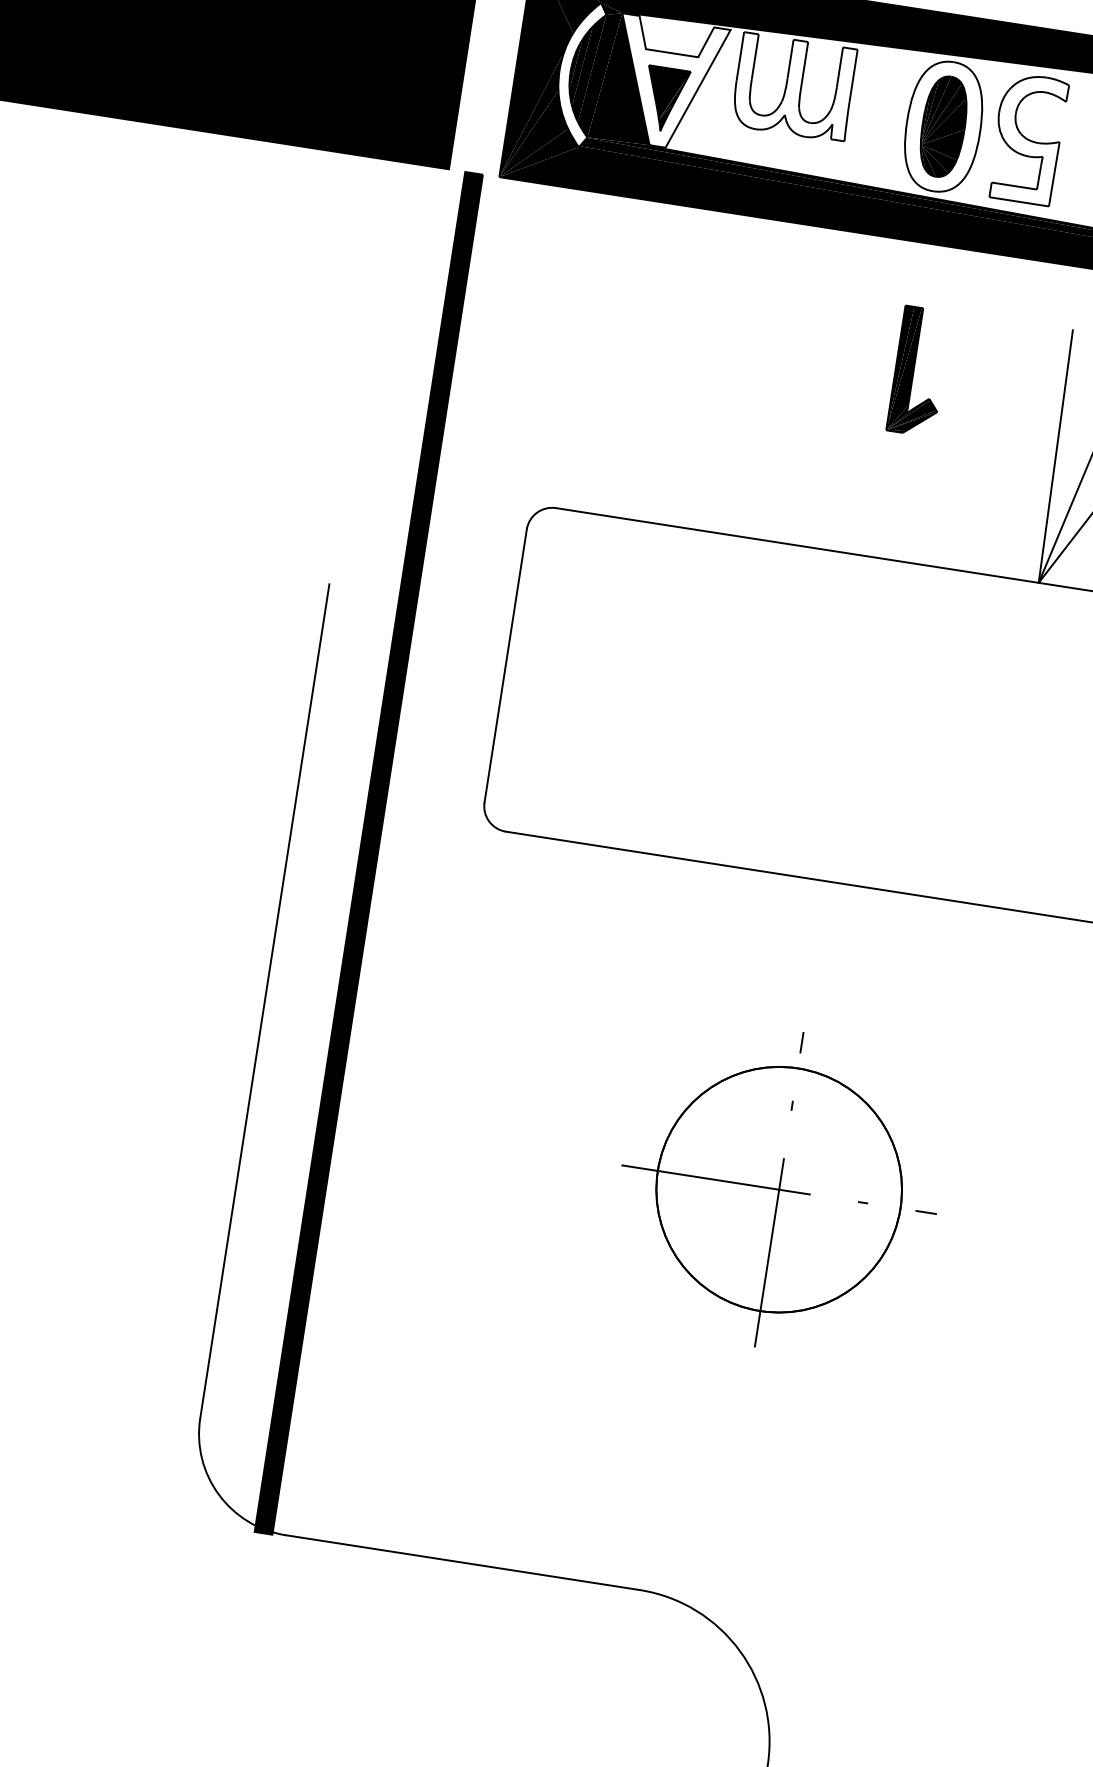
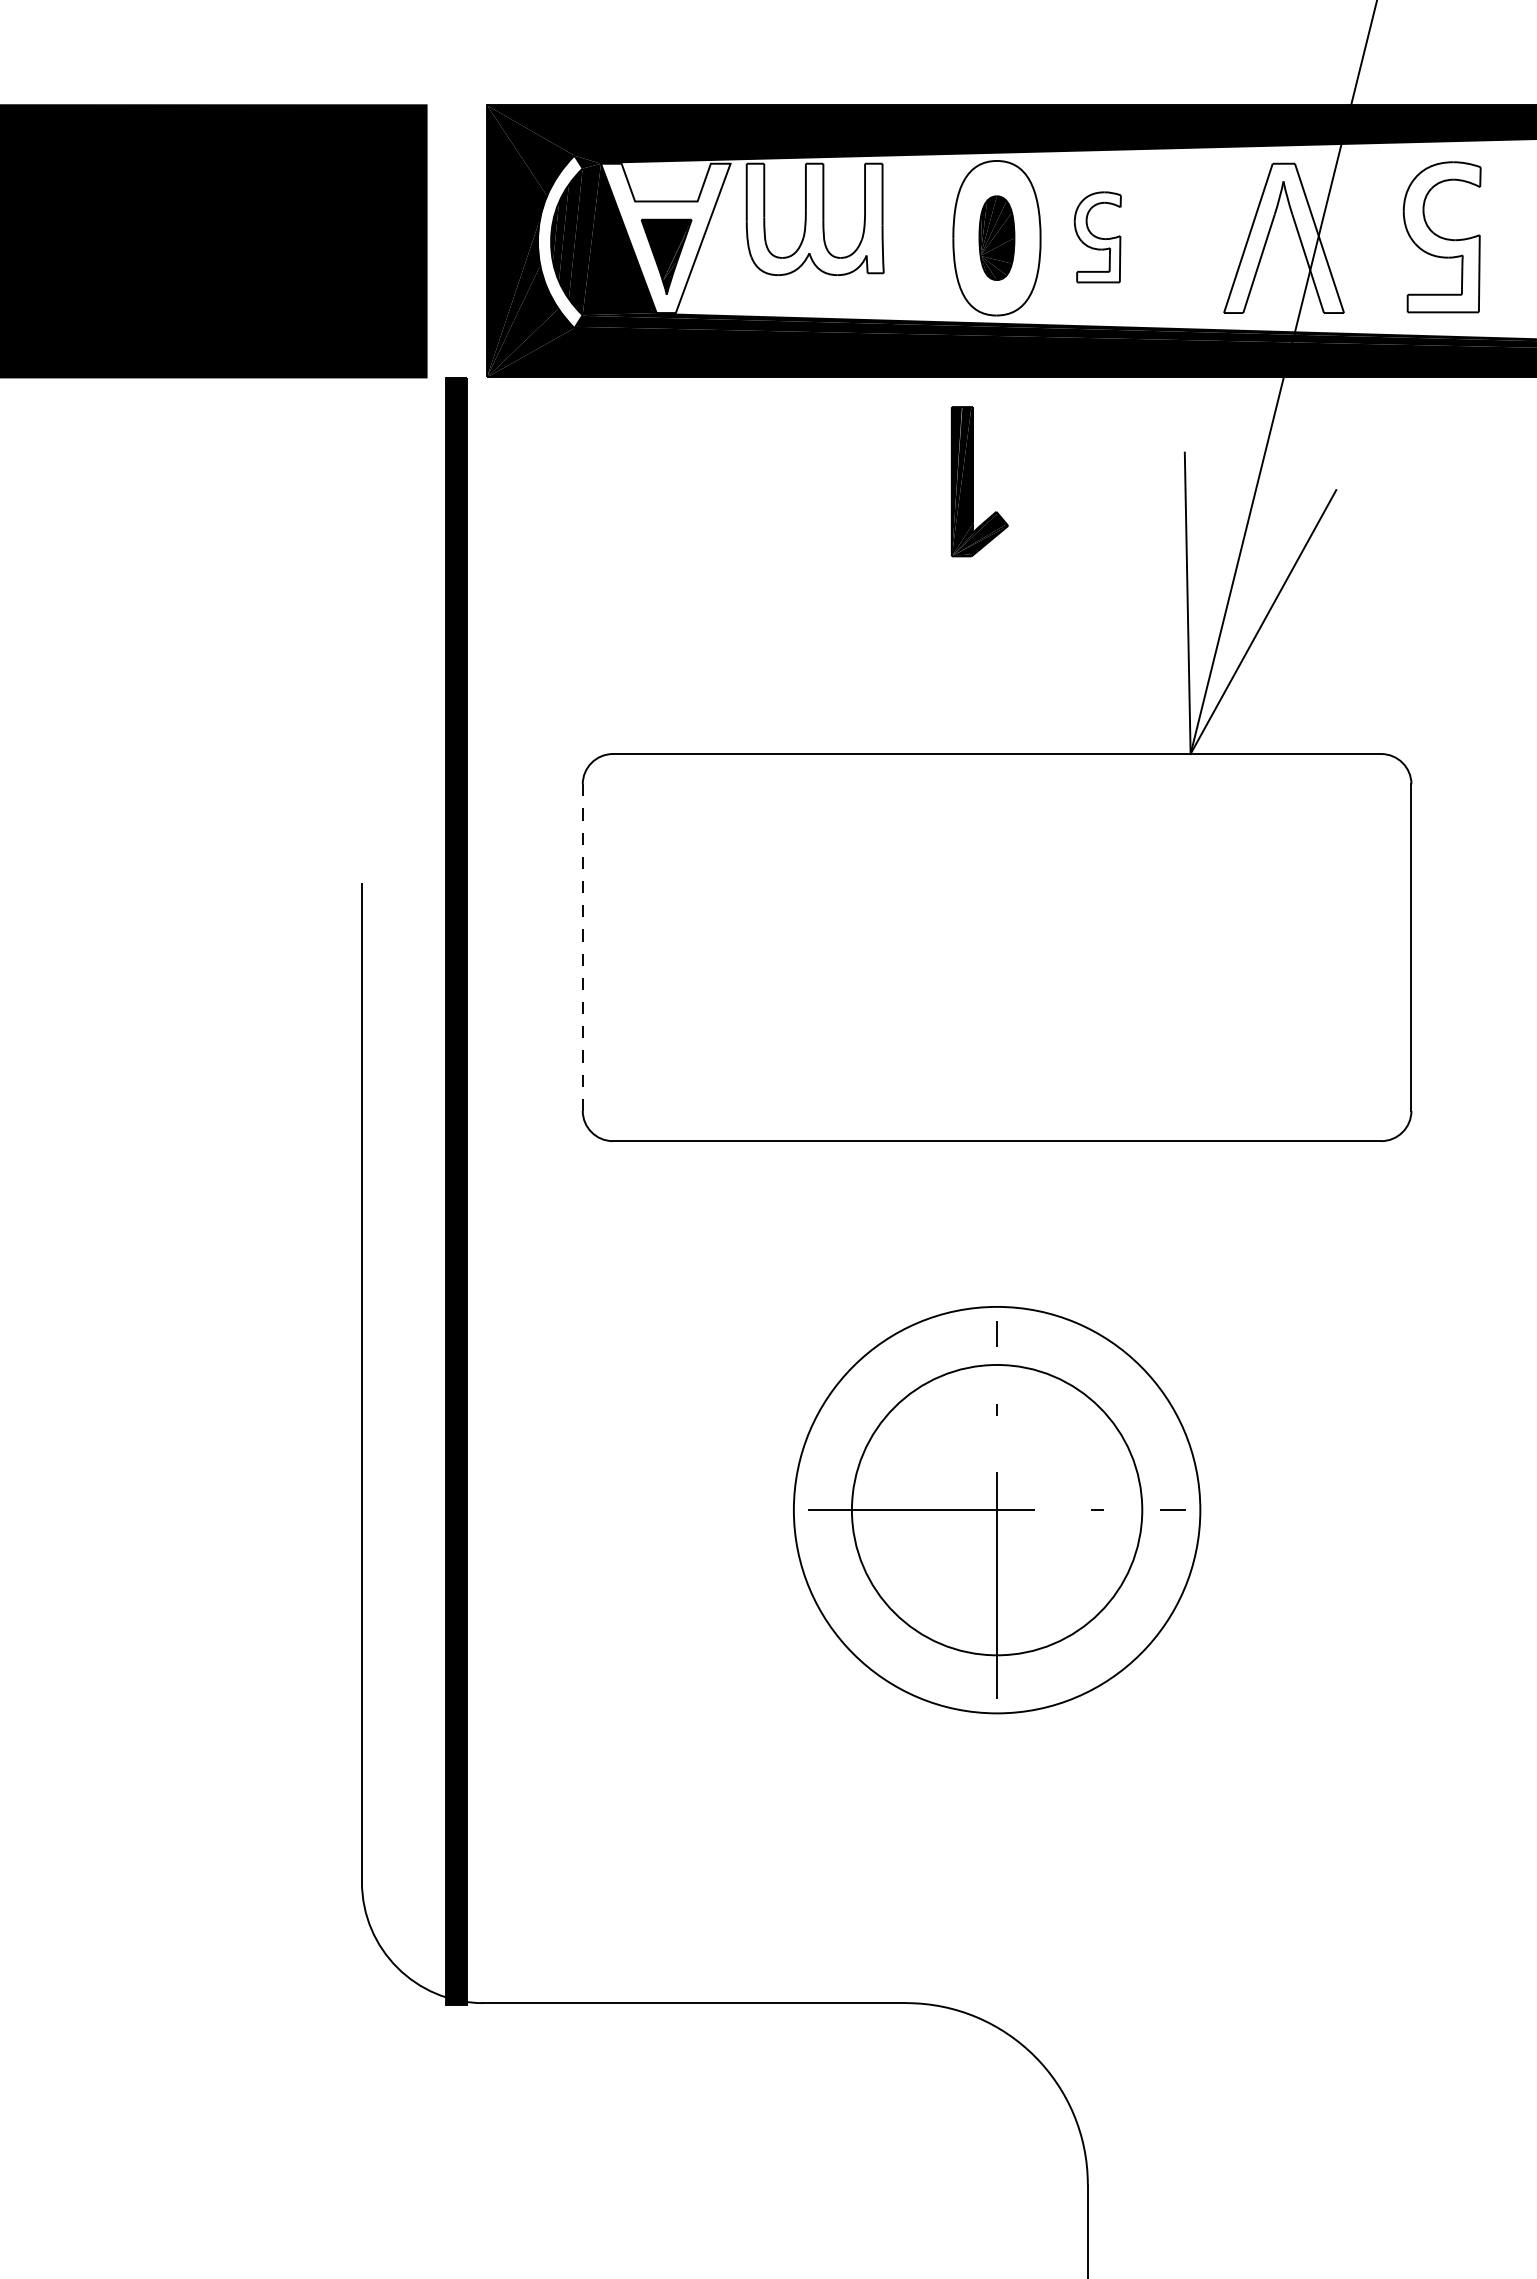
part: (943, 126) -> (996, 237), size x0.7
part: (1027, 139) -> (1097, 237), size x0.6
part: (919, 371) -> (979, 481), moved
line: (505, 666) -> (582, 948), solid -> dashed
circle: (778, 1189) -> (996, 1509), size x1.4

